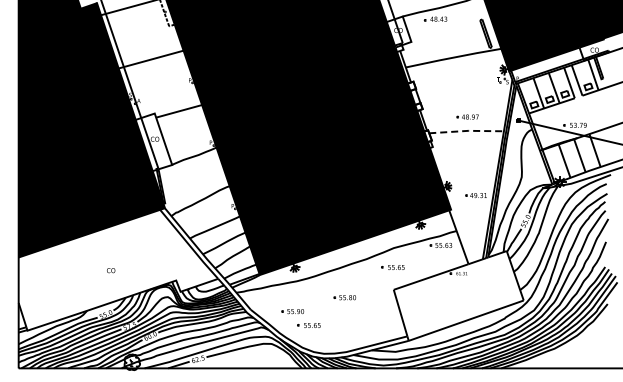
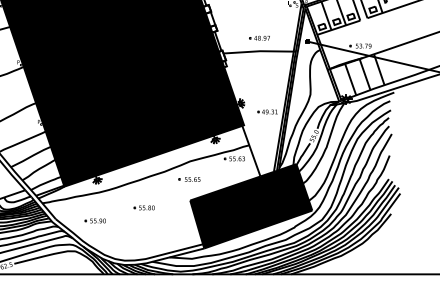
line: (468, 130) -> (260, 50), dashed -> solid
fill: (458, 295) -> (251, 205), added
part: (308, 325) -> (110, 234), removed

